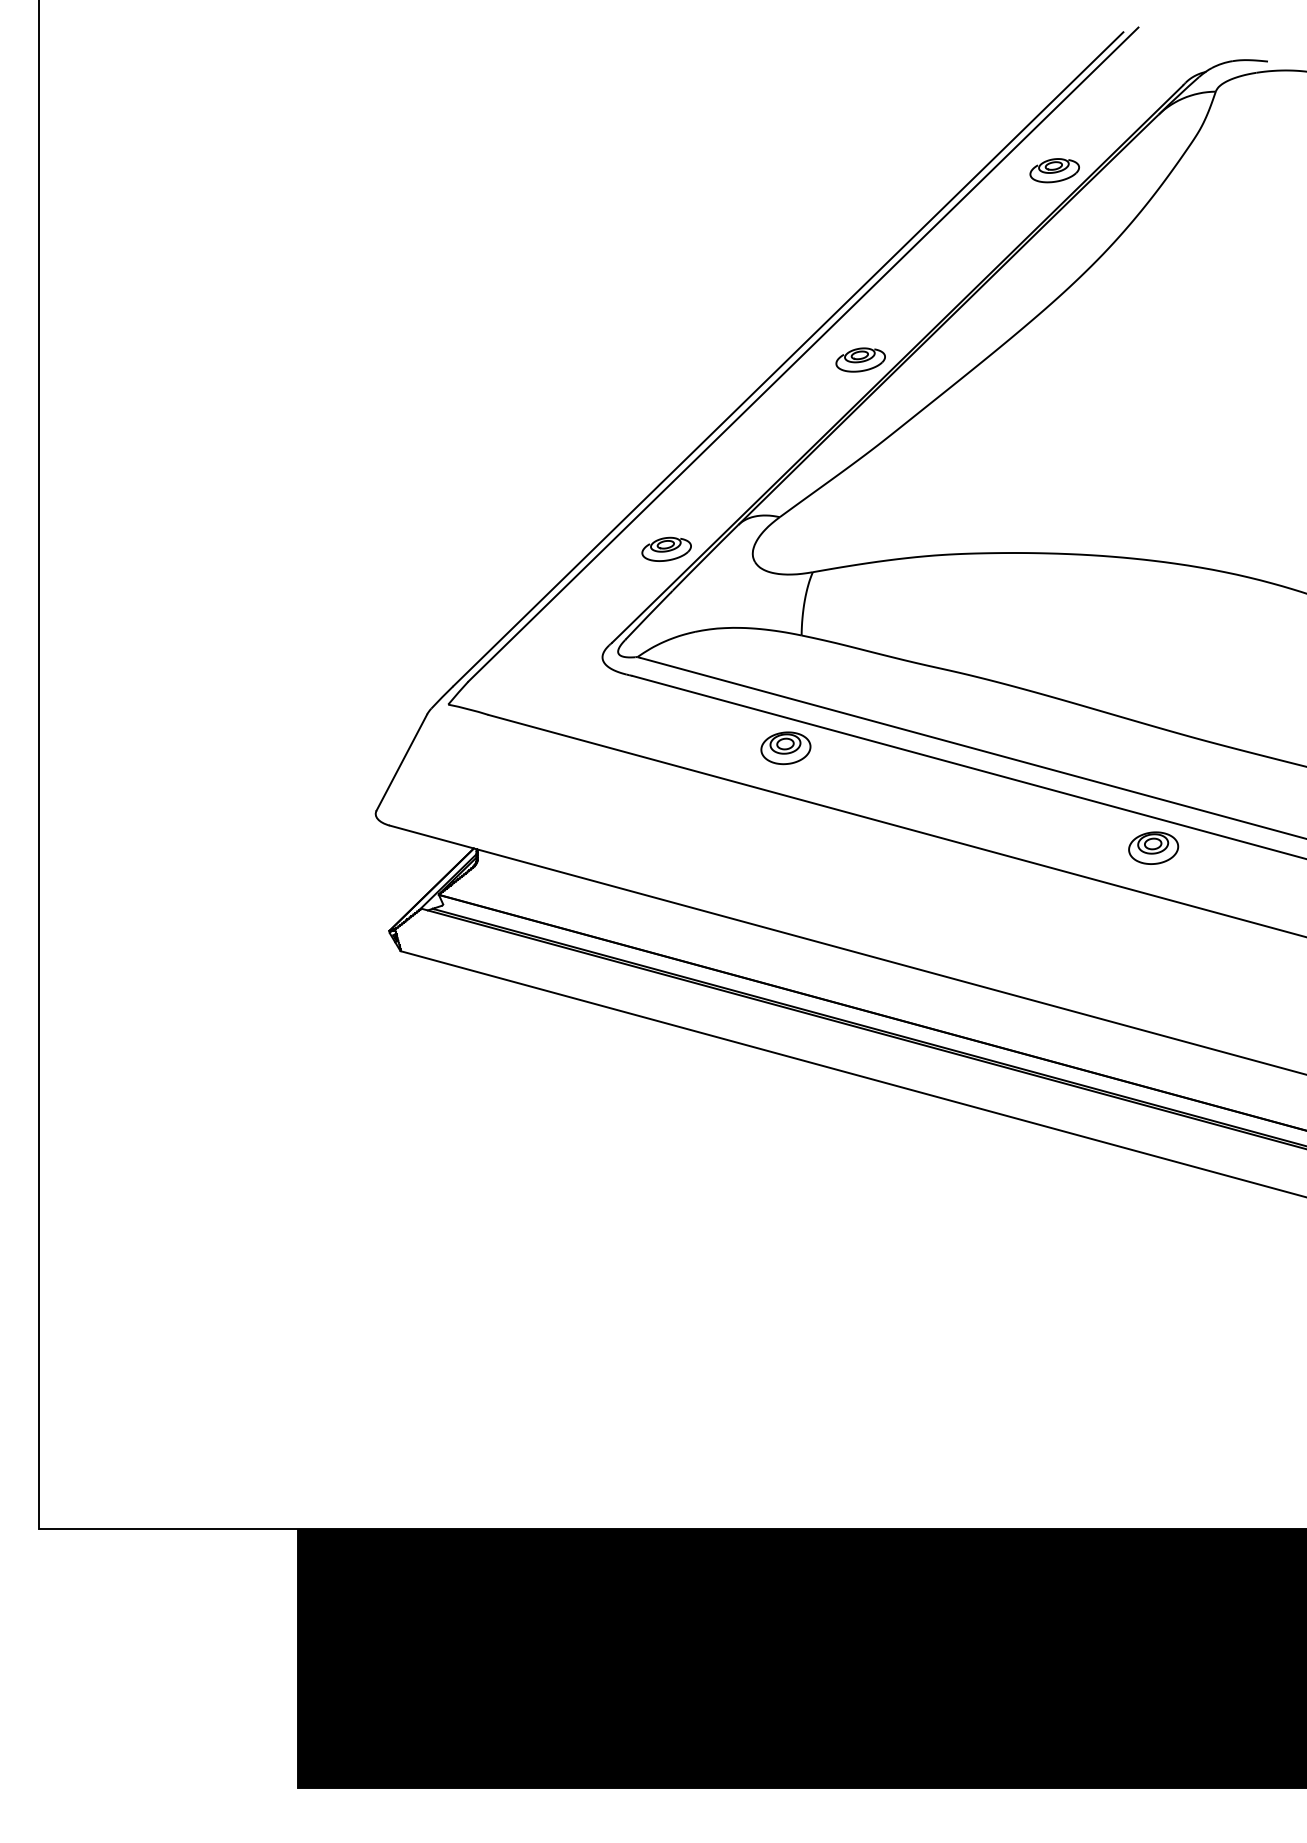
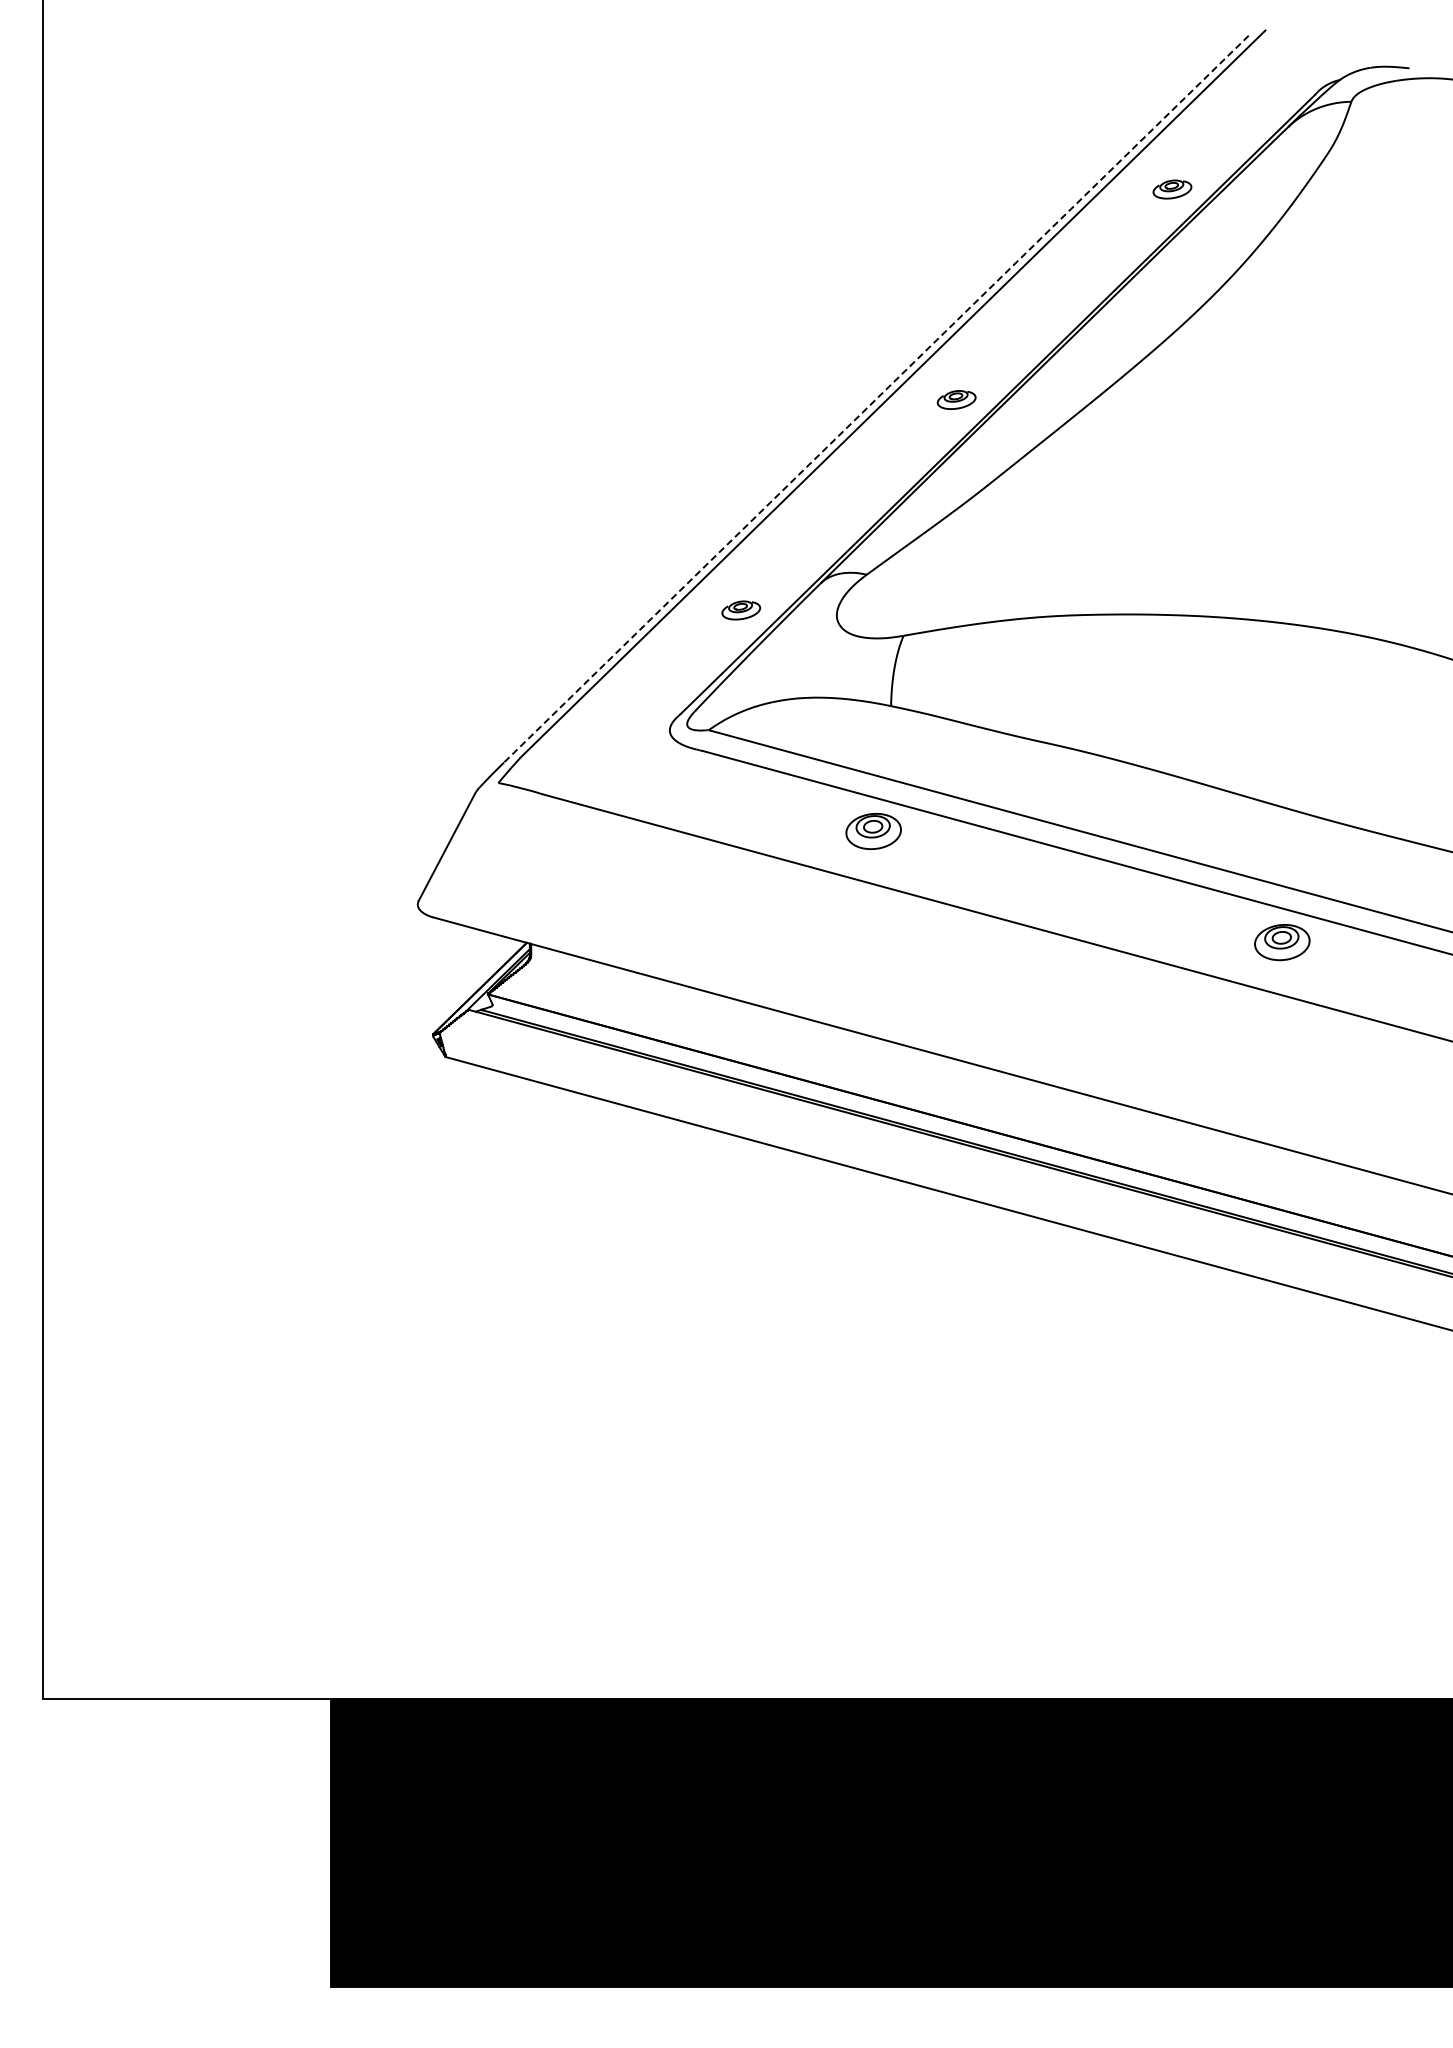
part: (1054, 170) -> (1172, 189), size x0.7
line: (788, 359) -> (876, 399), solid -> dashed
part: (860, 359) -> (956, 399), size x0.7
part: (666, 549) -> (741, 610), size x0.7

